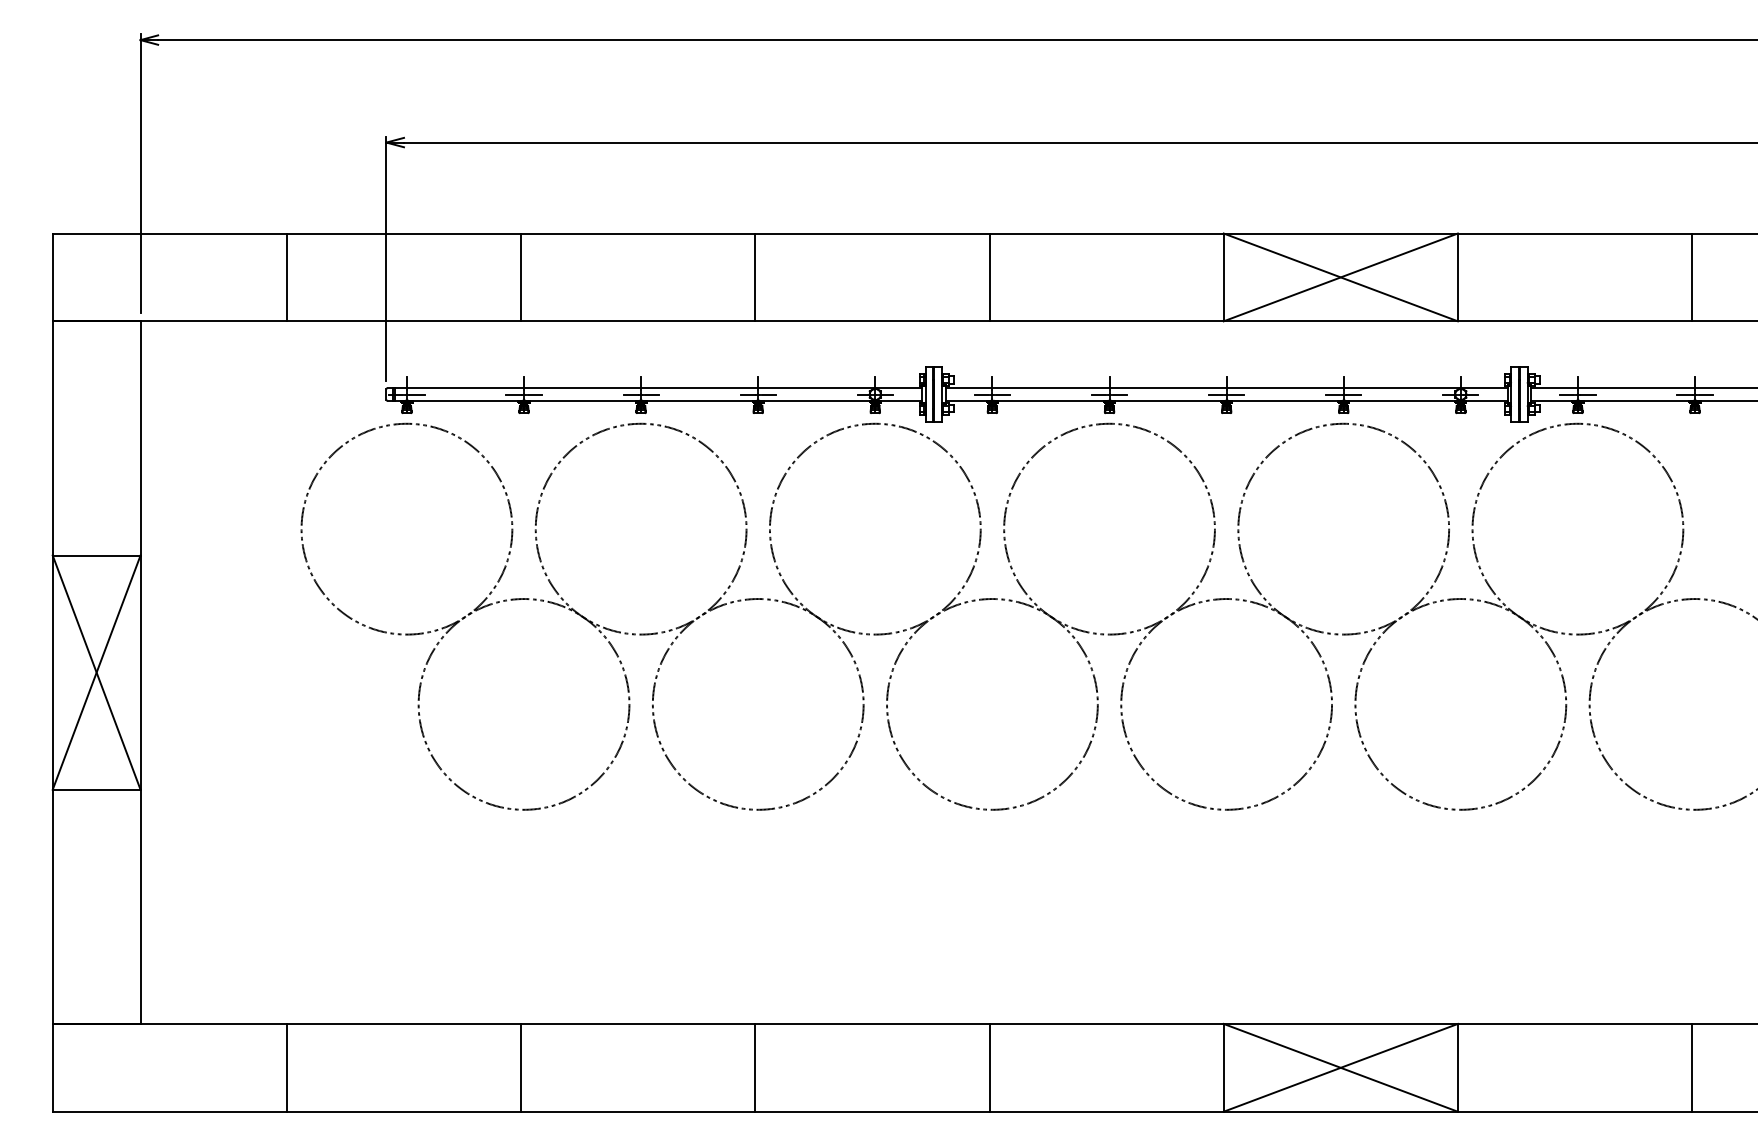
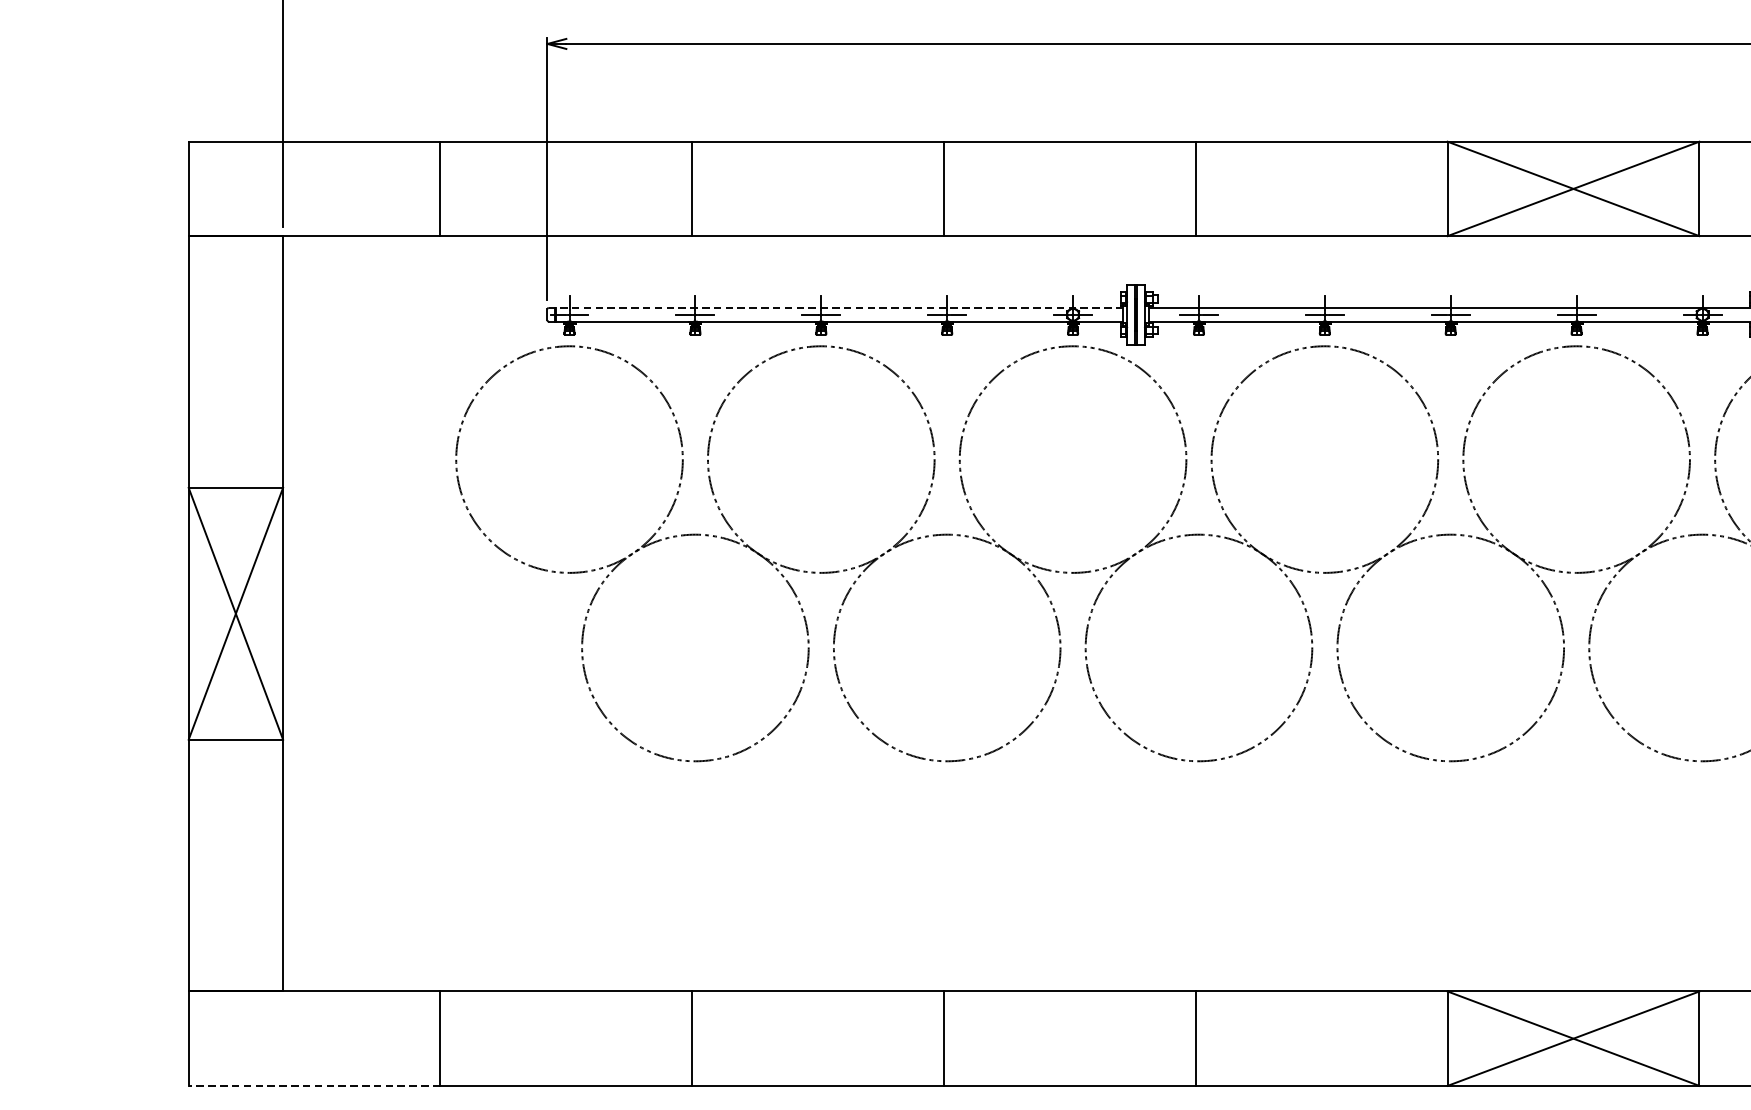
line: (654, 388) -> (835, 308), solid -> dashed
line: (169, 1111) -> (314, 1085), solid -> dashed

